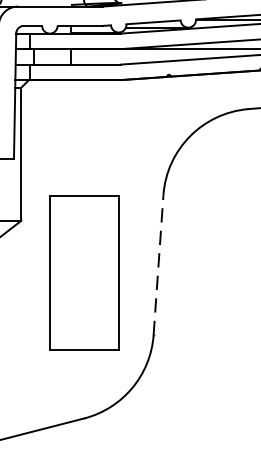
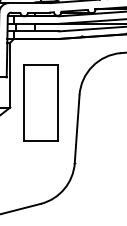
line: (159, 263) -> (77, 128), dashed -> solid
part: (83, 272) -> (40, 102), moved

